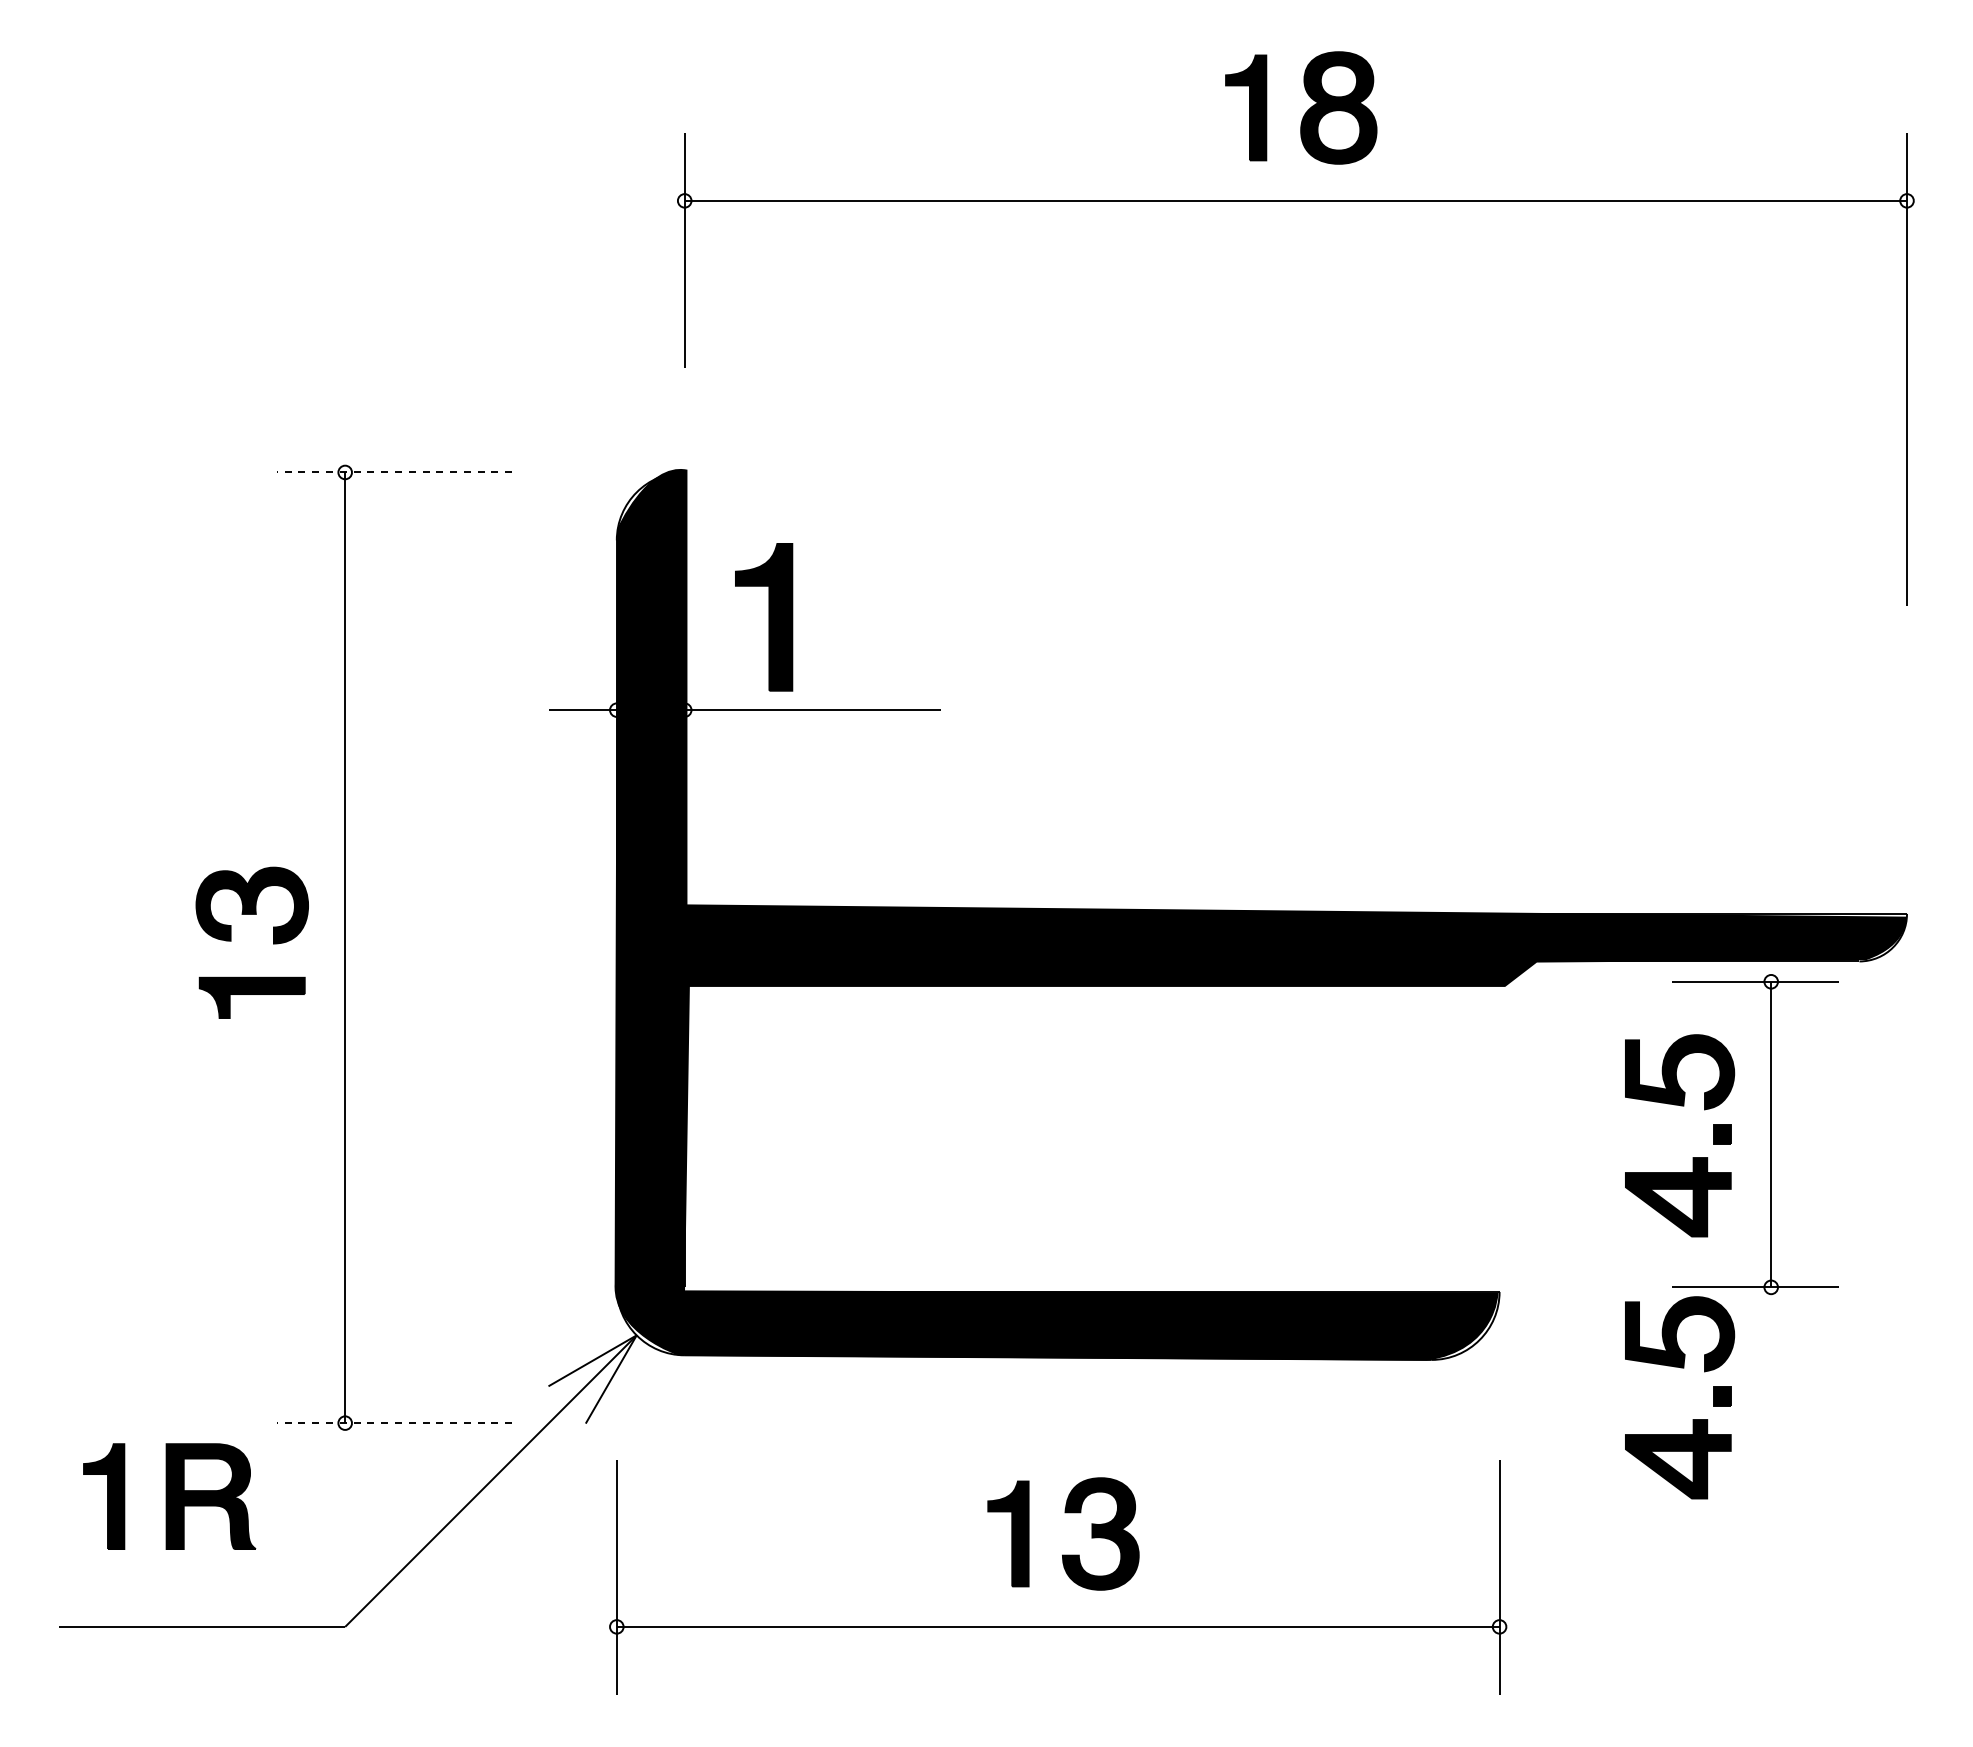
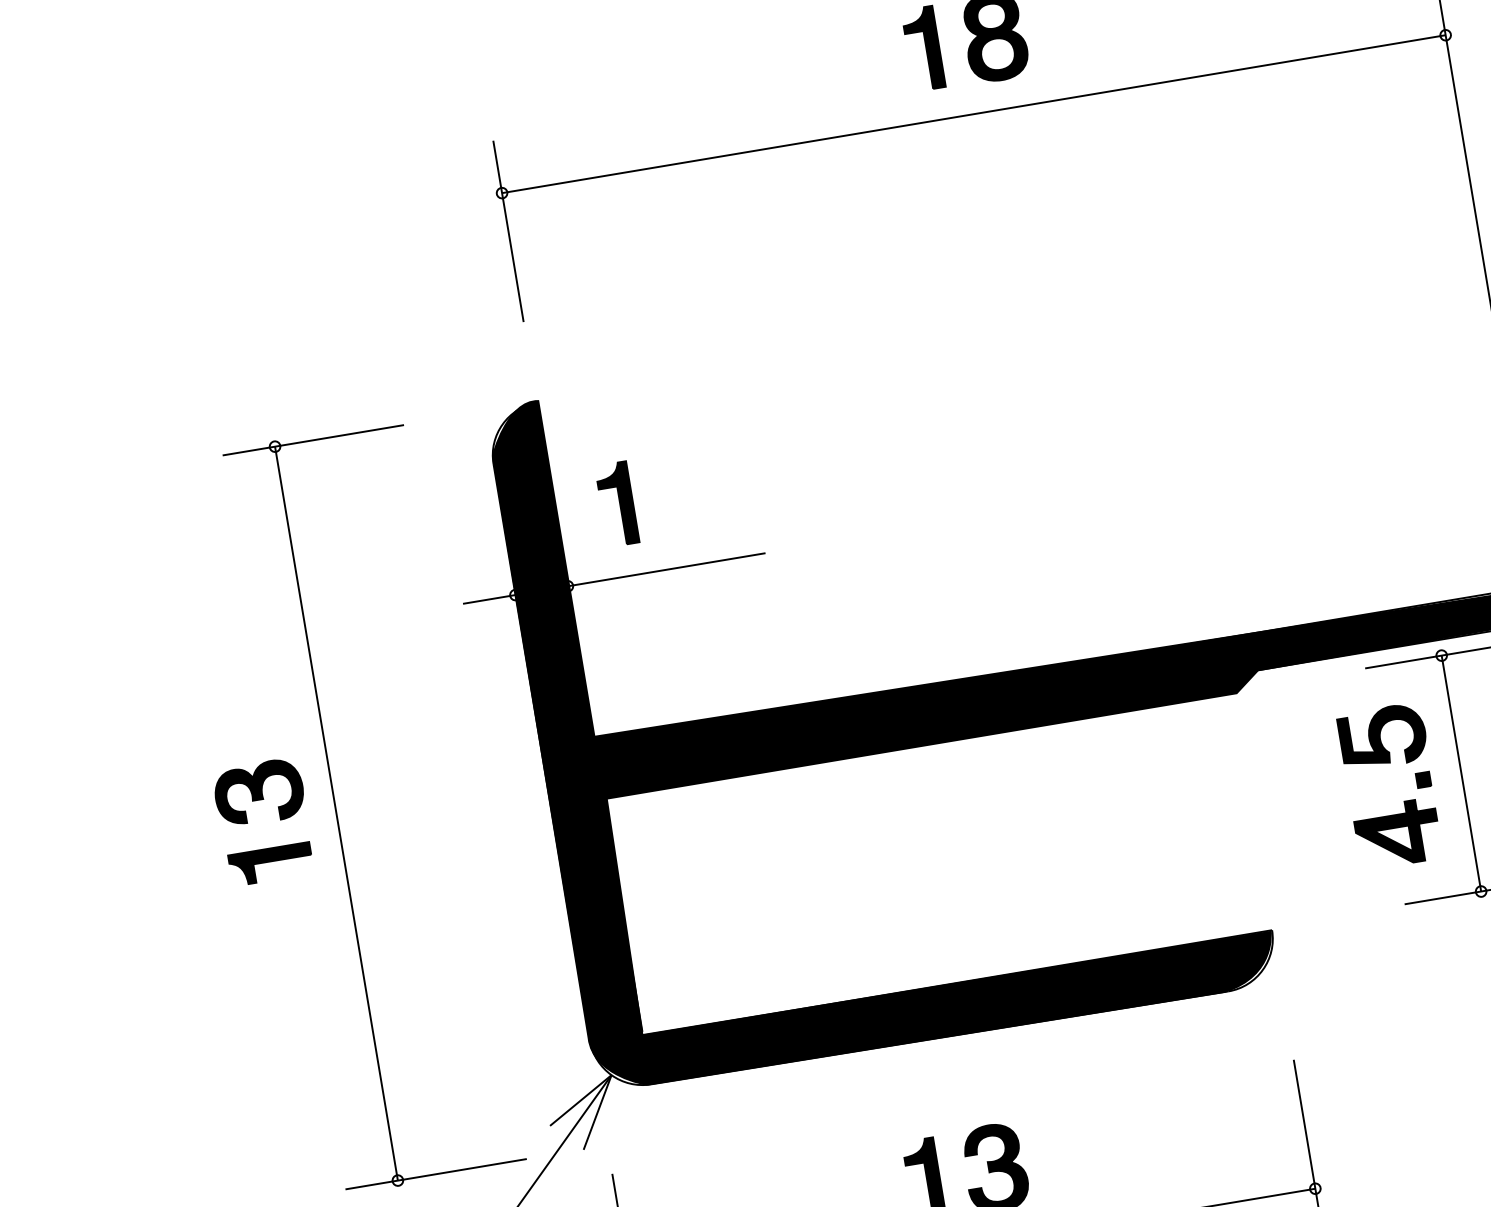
line: (394, 472) -> (313, 440), dashed -> solid
part: (764, 616) -> (617, 503), size x0.71
part: (1692, 1419) -> (1437, 1003), removed
line: (394, 1423) -> (435, 1174), dashed -> solid

